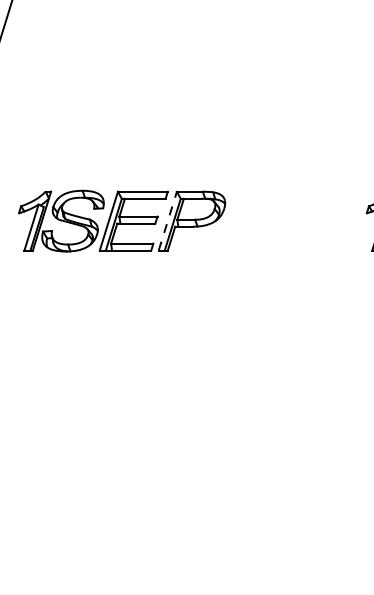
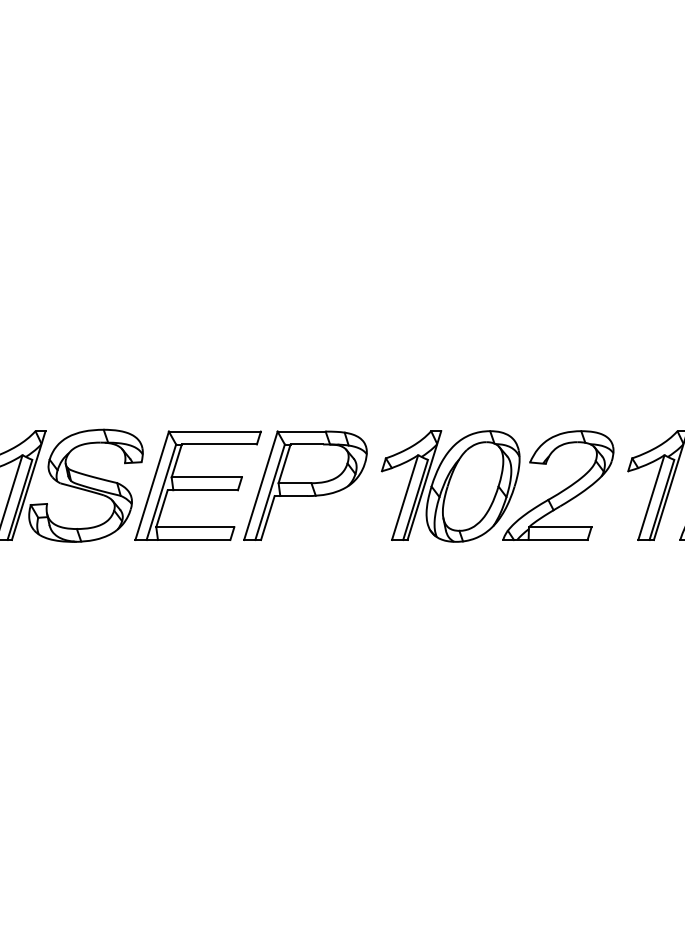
line: (167, 221) -> (260, 486), dashed -> solid
part: (295, 221) -> (496, 486), added

